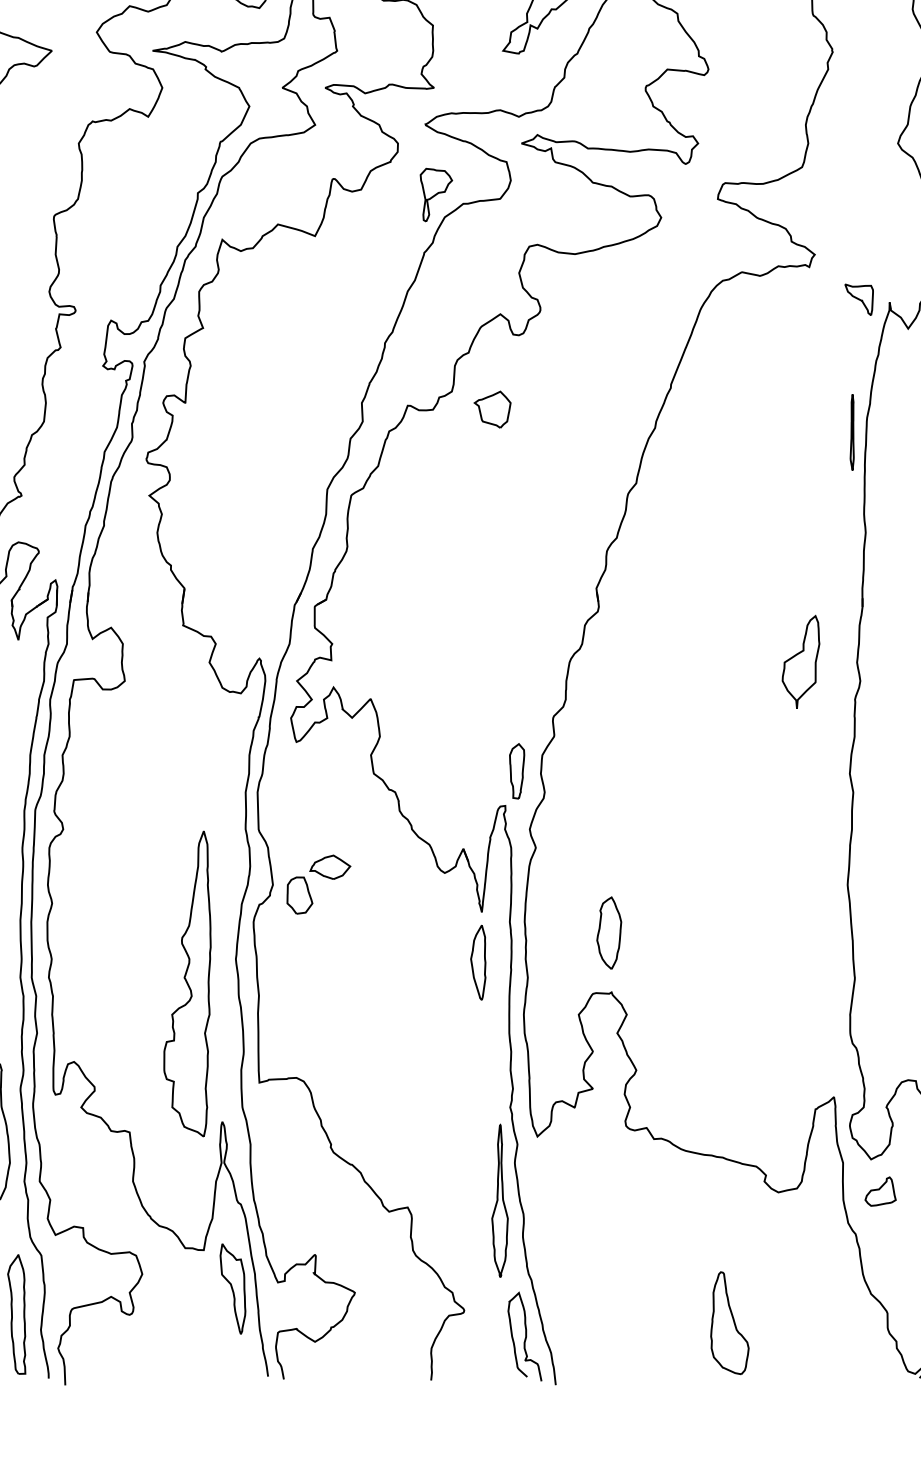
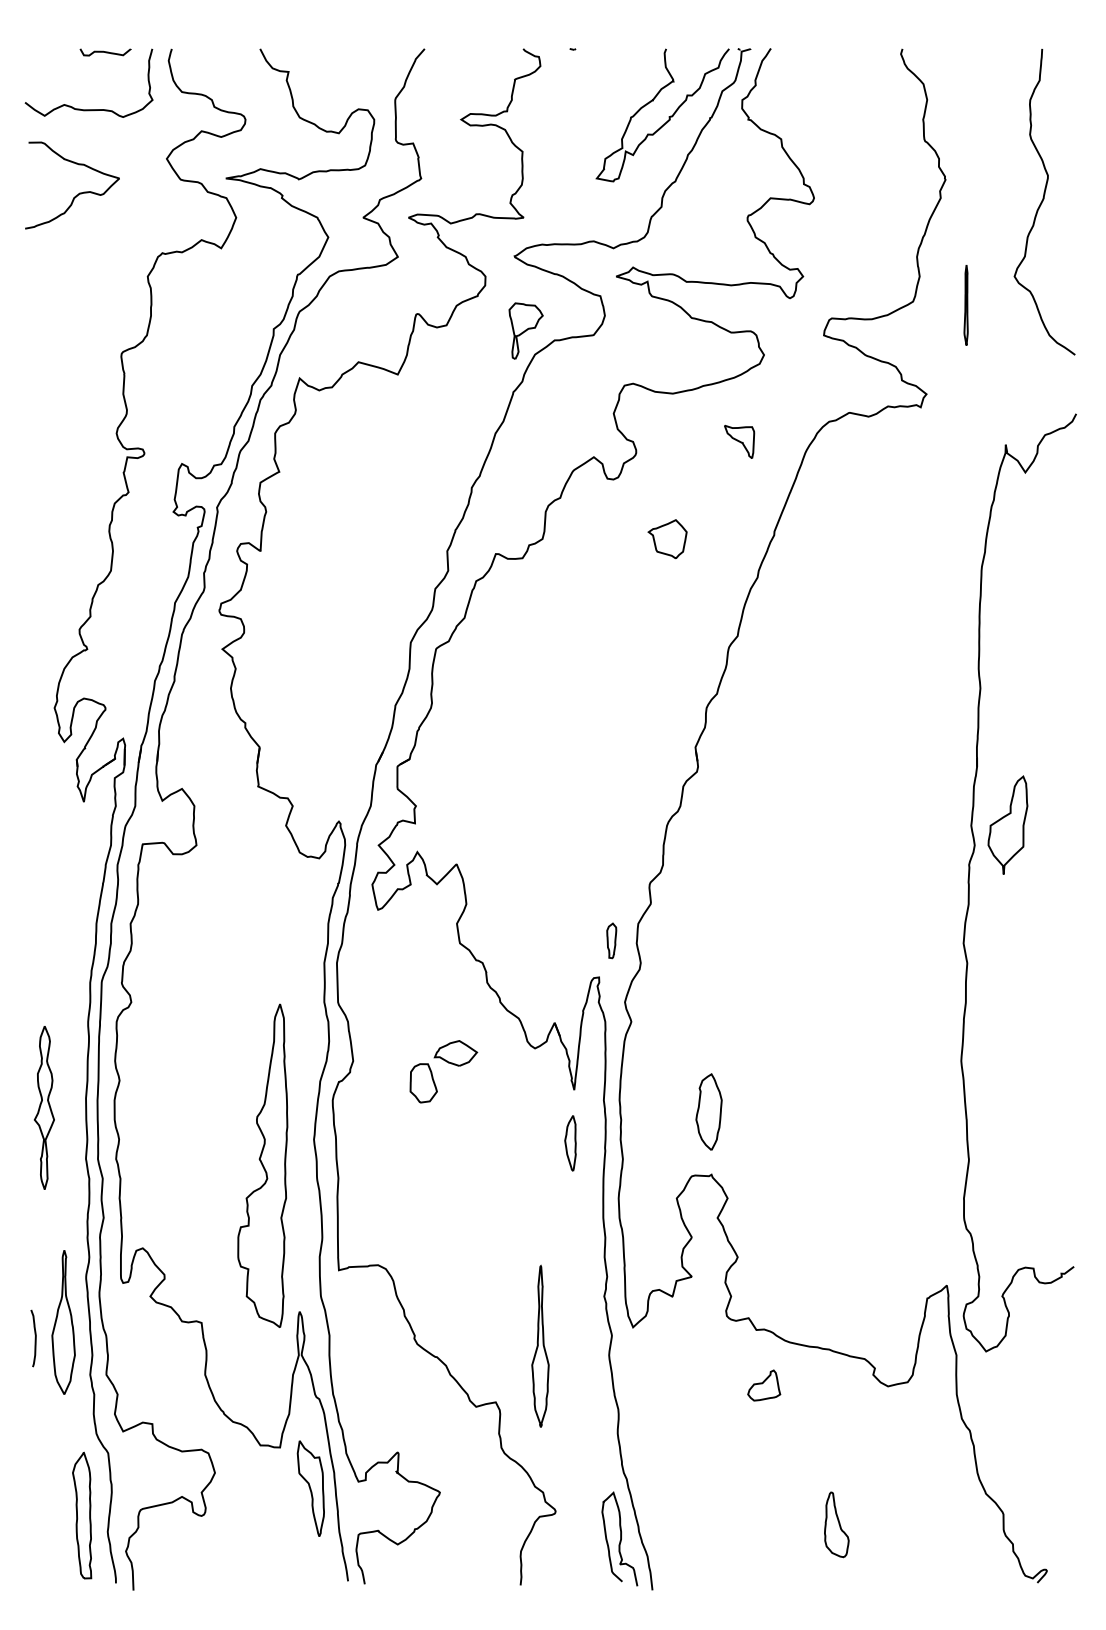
part: (859, 299) -> (739, 441), moved
part: (492, 409) -> (667, 539), moved
part: (851, 432) -> (965, 305), moved
part: (800, 661) -> (1007, 824), moved
part: (517, 770) -> (611, 940), size x0.6
part: (323, 876) -> (448, 1063), moved
part: (478, 962) -> (570, 1143), size x0.7
part: (880, 1191) -> (764, 1385), moved
part: (500, 1200) -> (540, 1345), moved
part: (729, 1322) -> (836, 1524), size x0.6

